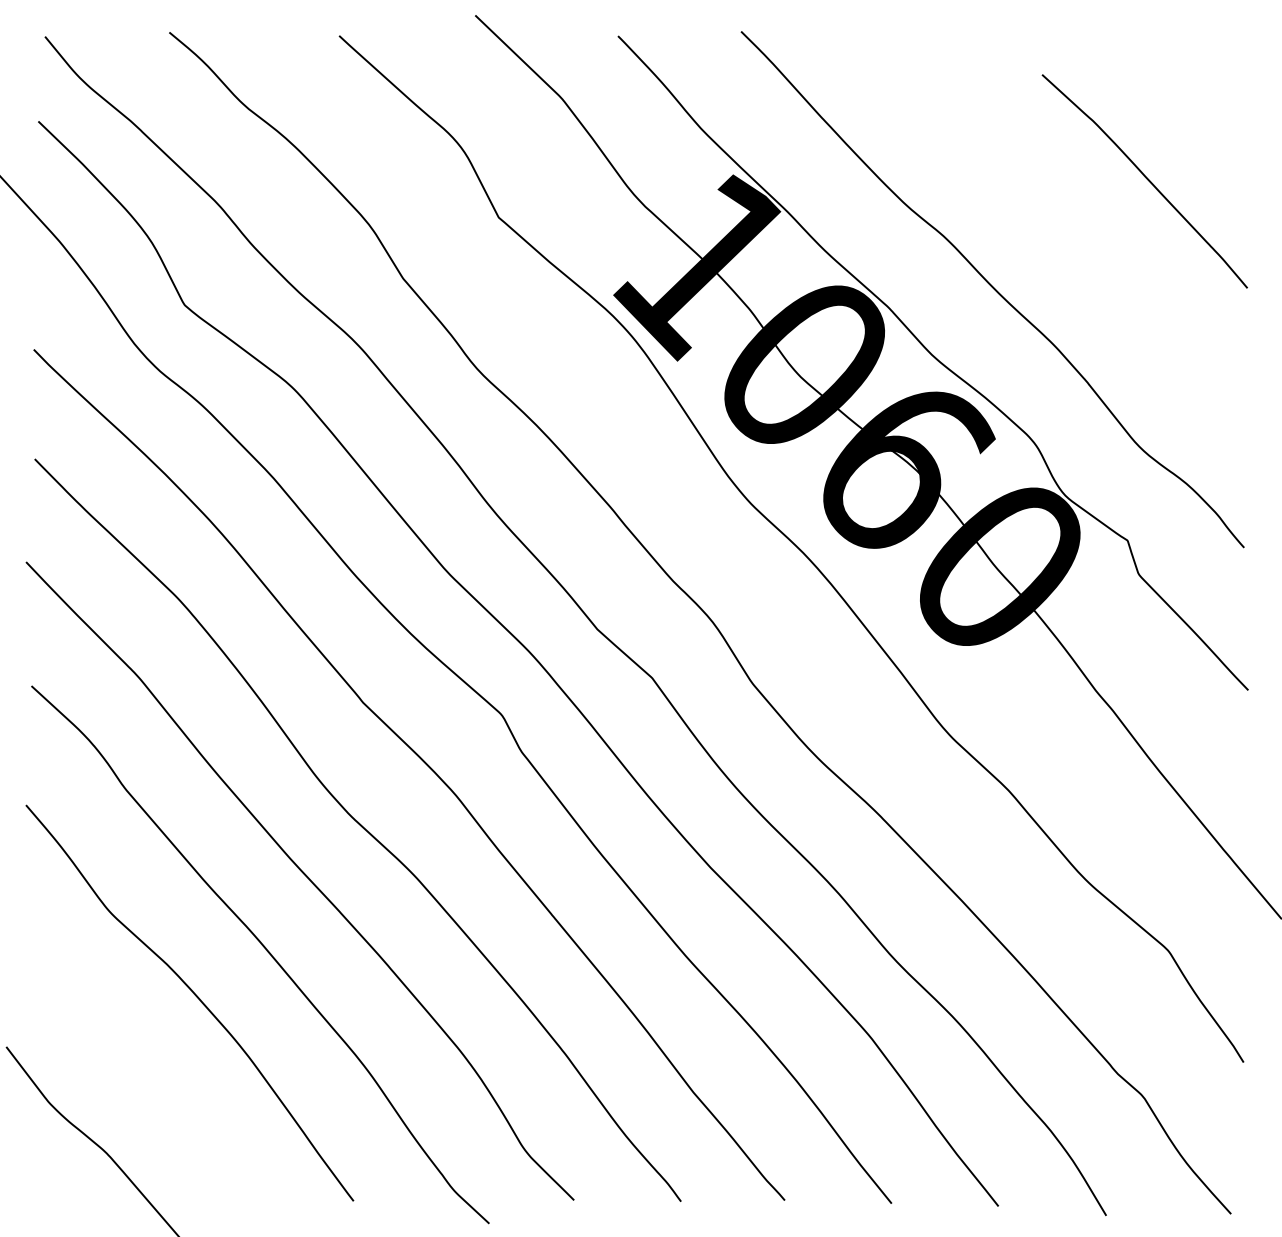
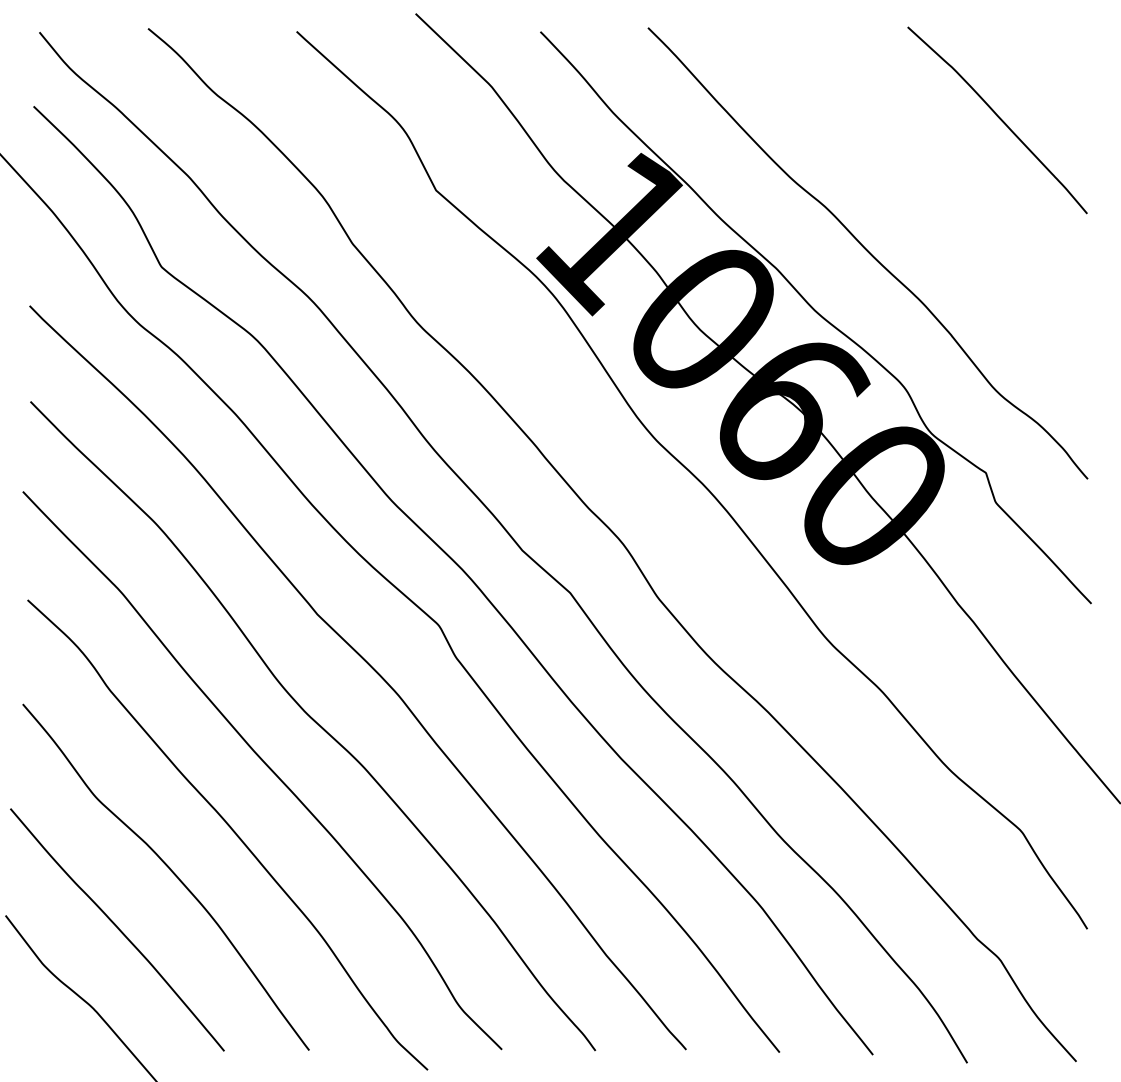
curve: (1146, 179) -> (998, 118), moved
curve: (134, 1062) -> (117, 929), added

